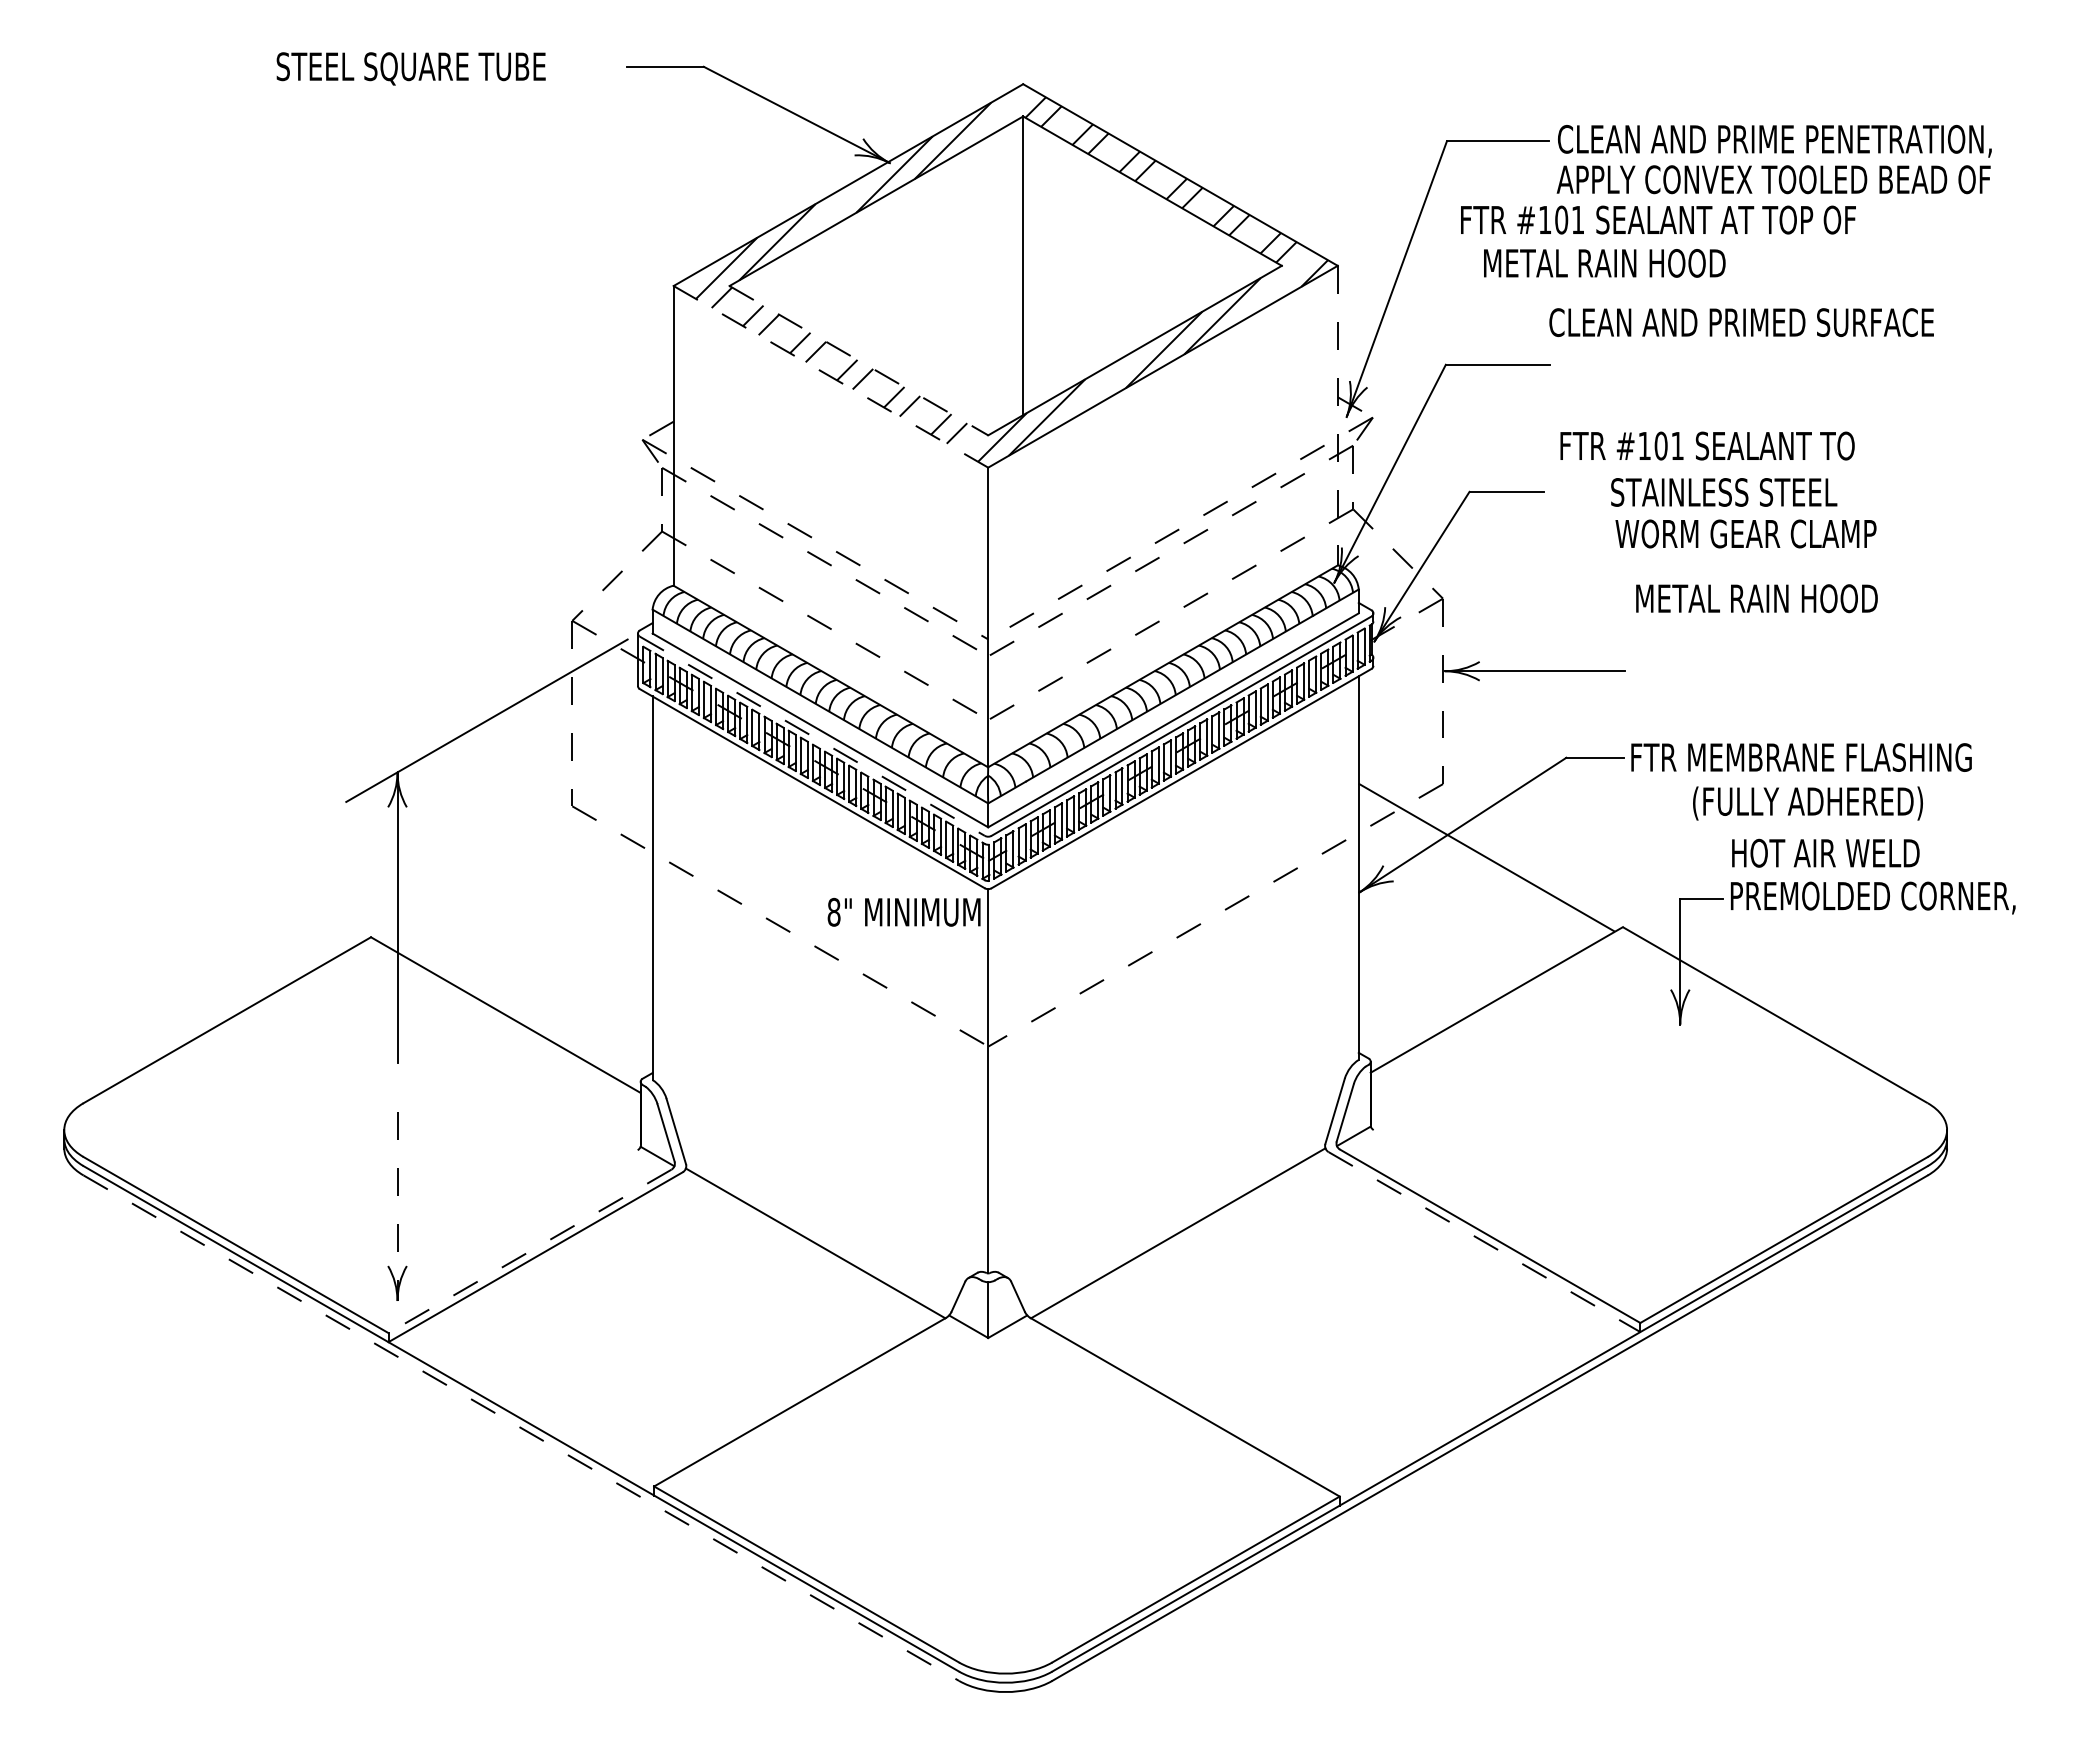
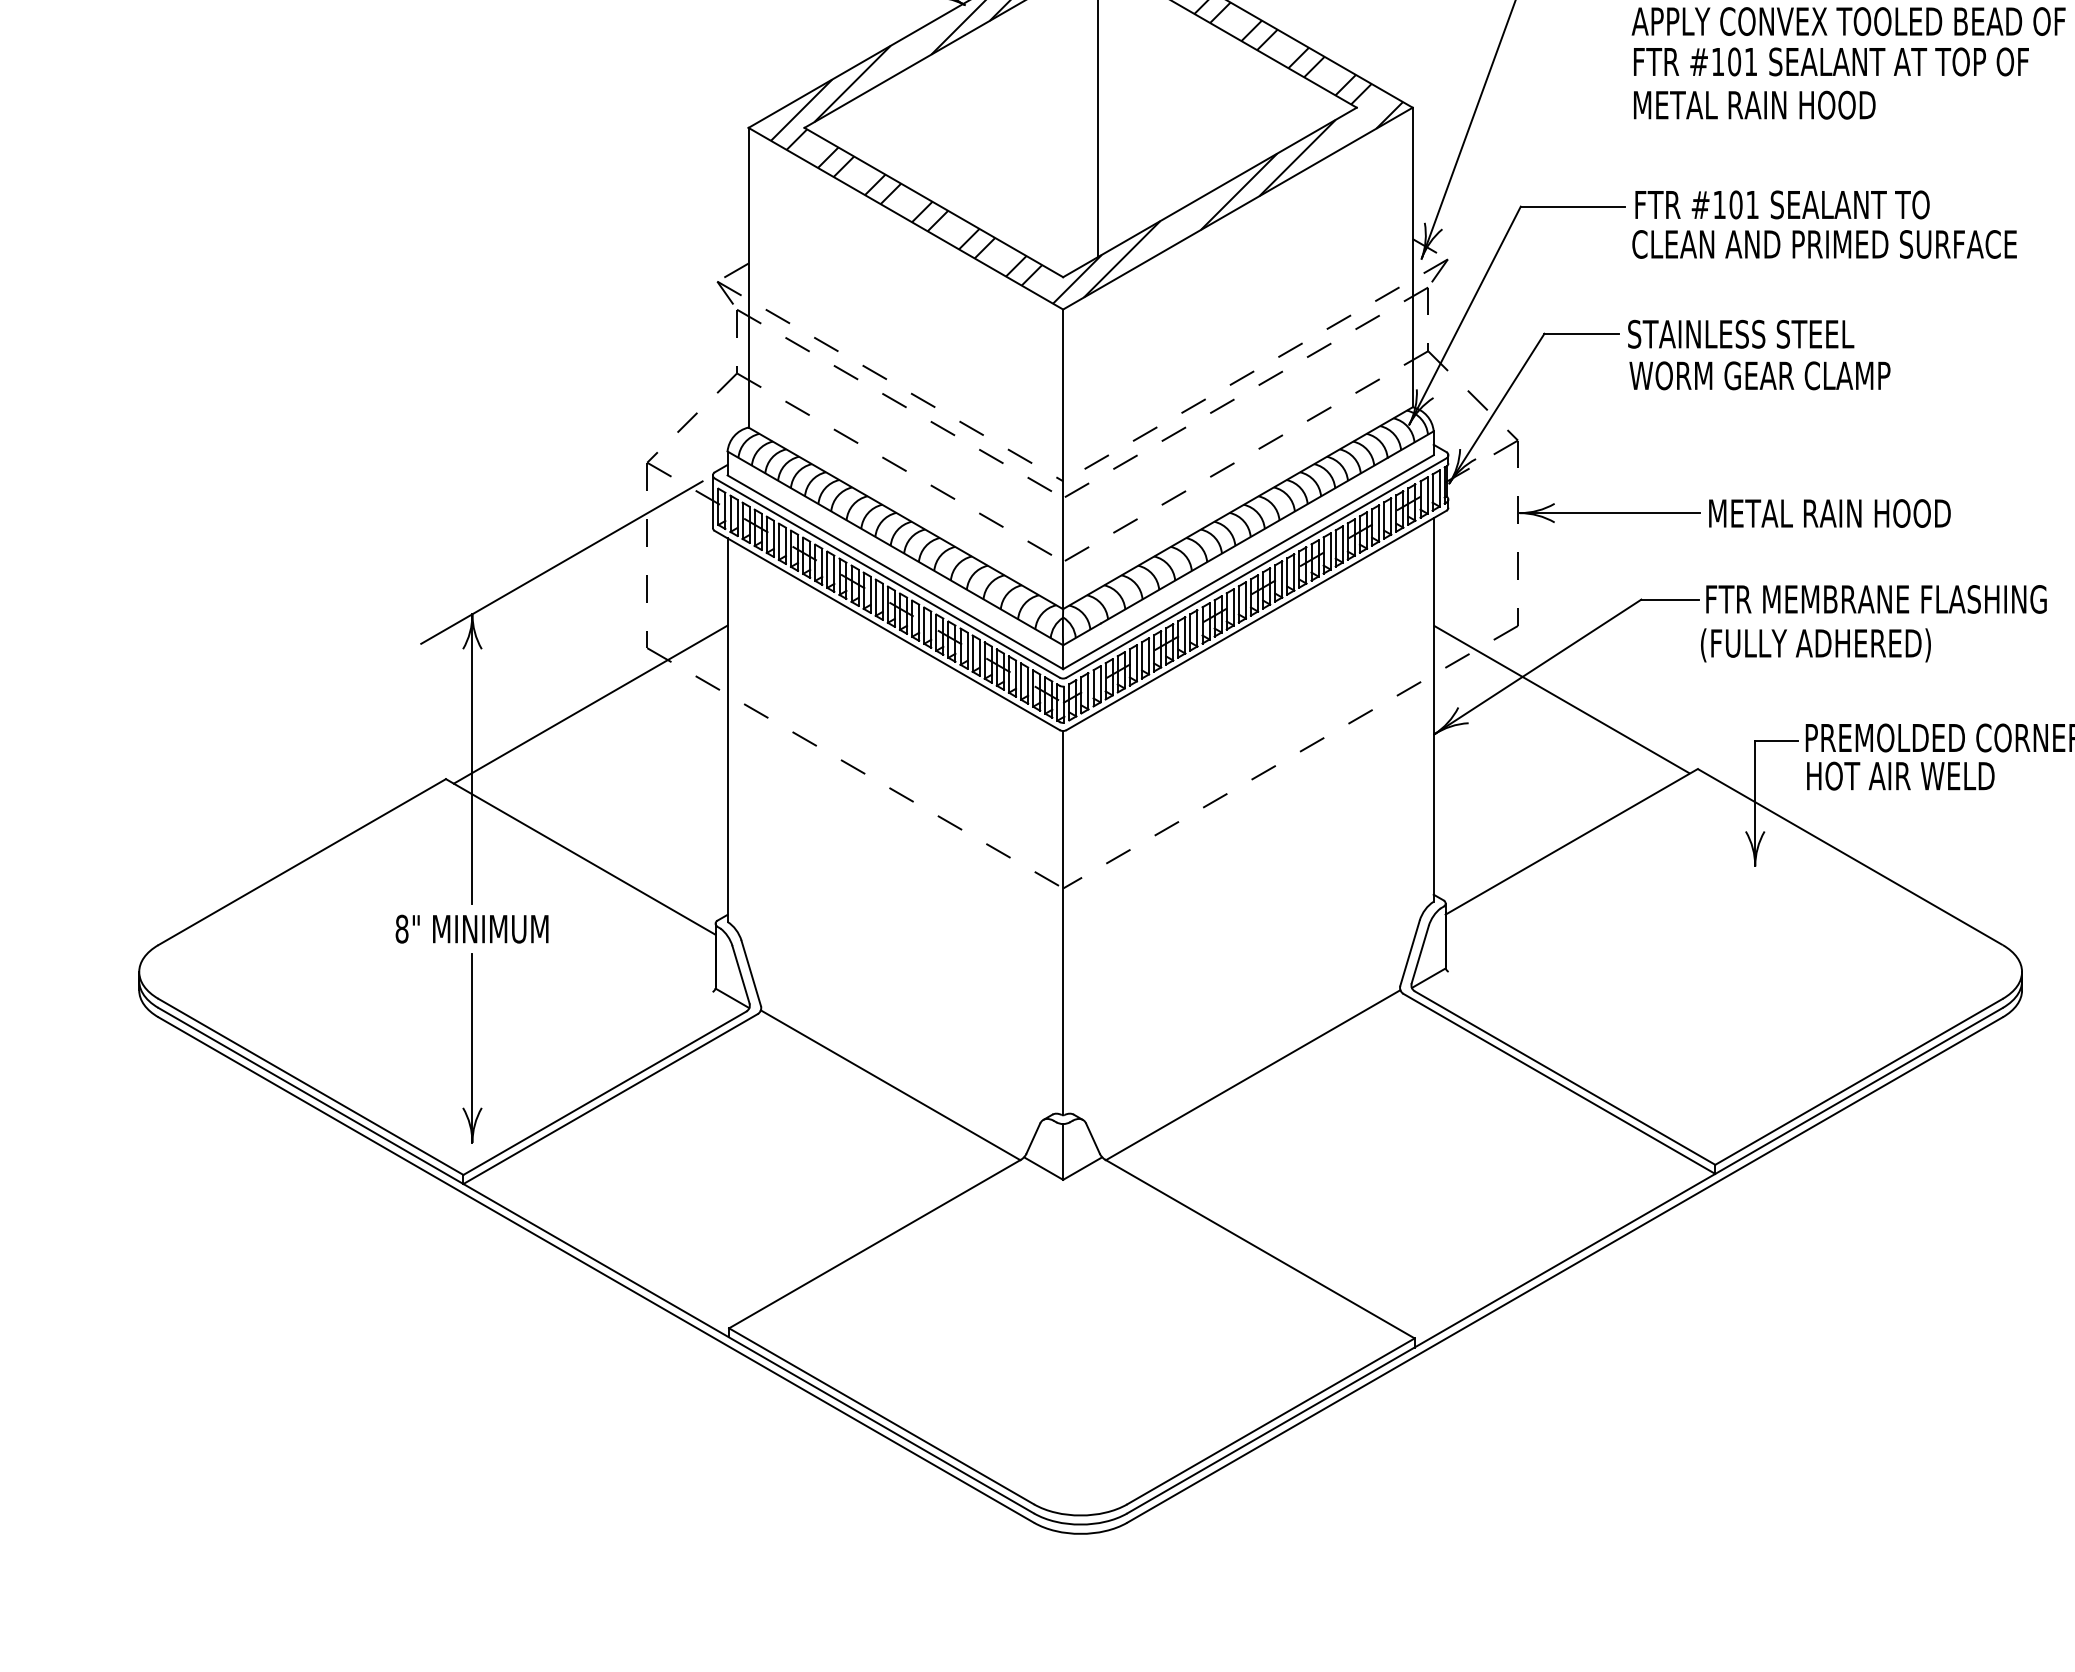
text: (1658, 219) -> (1831, 61), moved
text: (1604, 263) -> (1754, 105), moved
text: (1741, 322) -> (1824, 244), moved
line: (859, 360) -> (934, 202), dashed -> solid
line: (830, 376) -> (905, 218), dashed -> solid
line: (1337, 415) -> (1412, 257), dashed -> solid
text: (1707, 445) -> (1782, 204), moved
text: (1724, 492) -> (1741, 334), moved
text: (1745, 533) -> (1759, 375), moved
text: (1756, 598) -> (1829, 513), moved
line: (812, 736) -> (887, 578), dashed -> solid
text: (1807, 803) -> (1815, 645), moved
text: (1825, 852) -> (1900, 775), moved
line: (515, 862) -> (590, 704), added
text: (903, 911) -> (471, 928), moved
line: (397, 1207) -> (472, 1049), dashed -> solid
line: (1484, 1242) -> (1559, 1084), dashed -> solid
line: (529, 1251) -> (604, 1093), dashed -> solid
line: (521, 1428) -> (596, 1270), dashed -> solid

